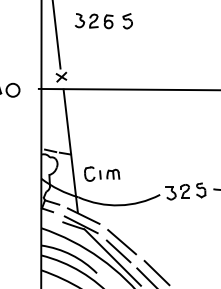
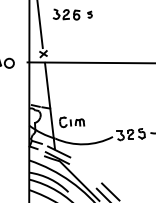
part: (127, 21) -> (89, 14), size x0.6
line: (122, 242) -> (86, 170), removed
line: (118, 251) -> (83, 176), removed

